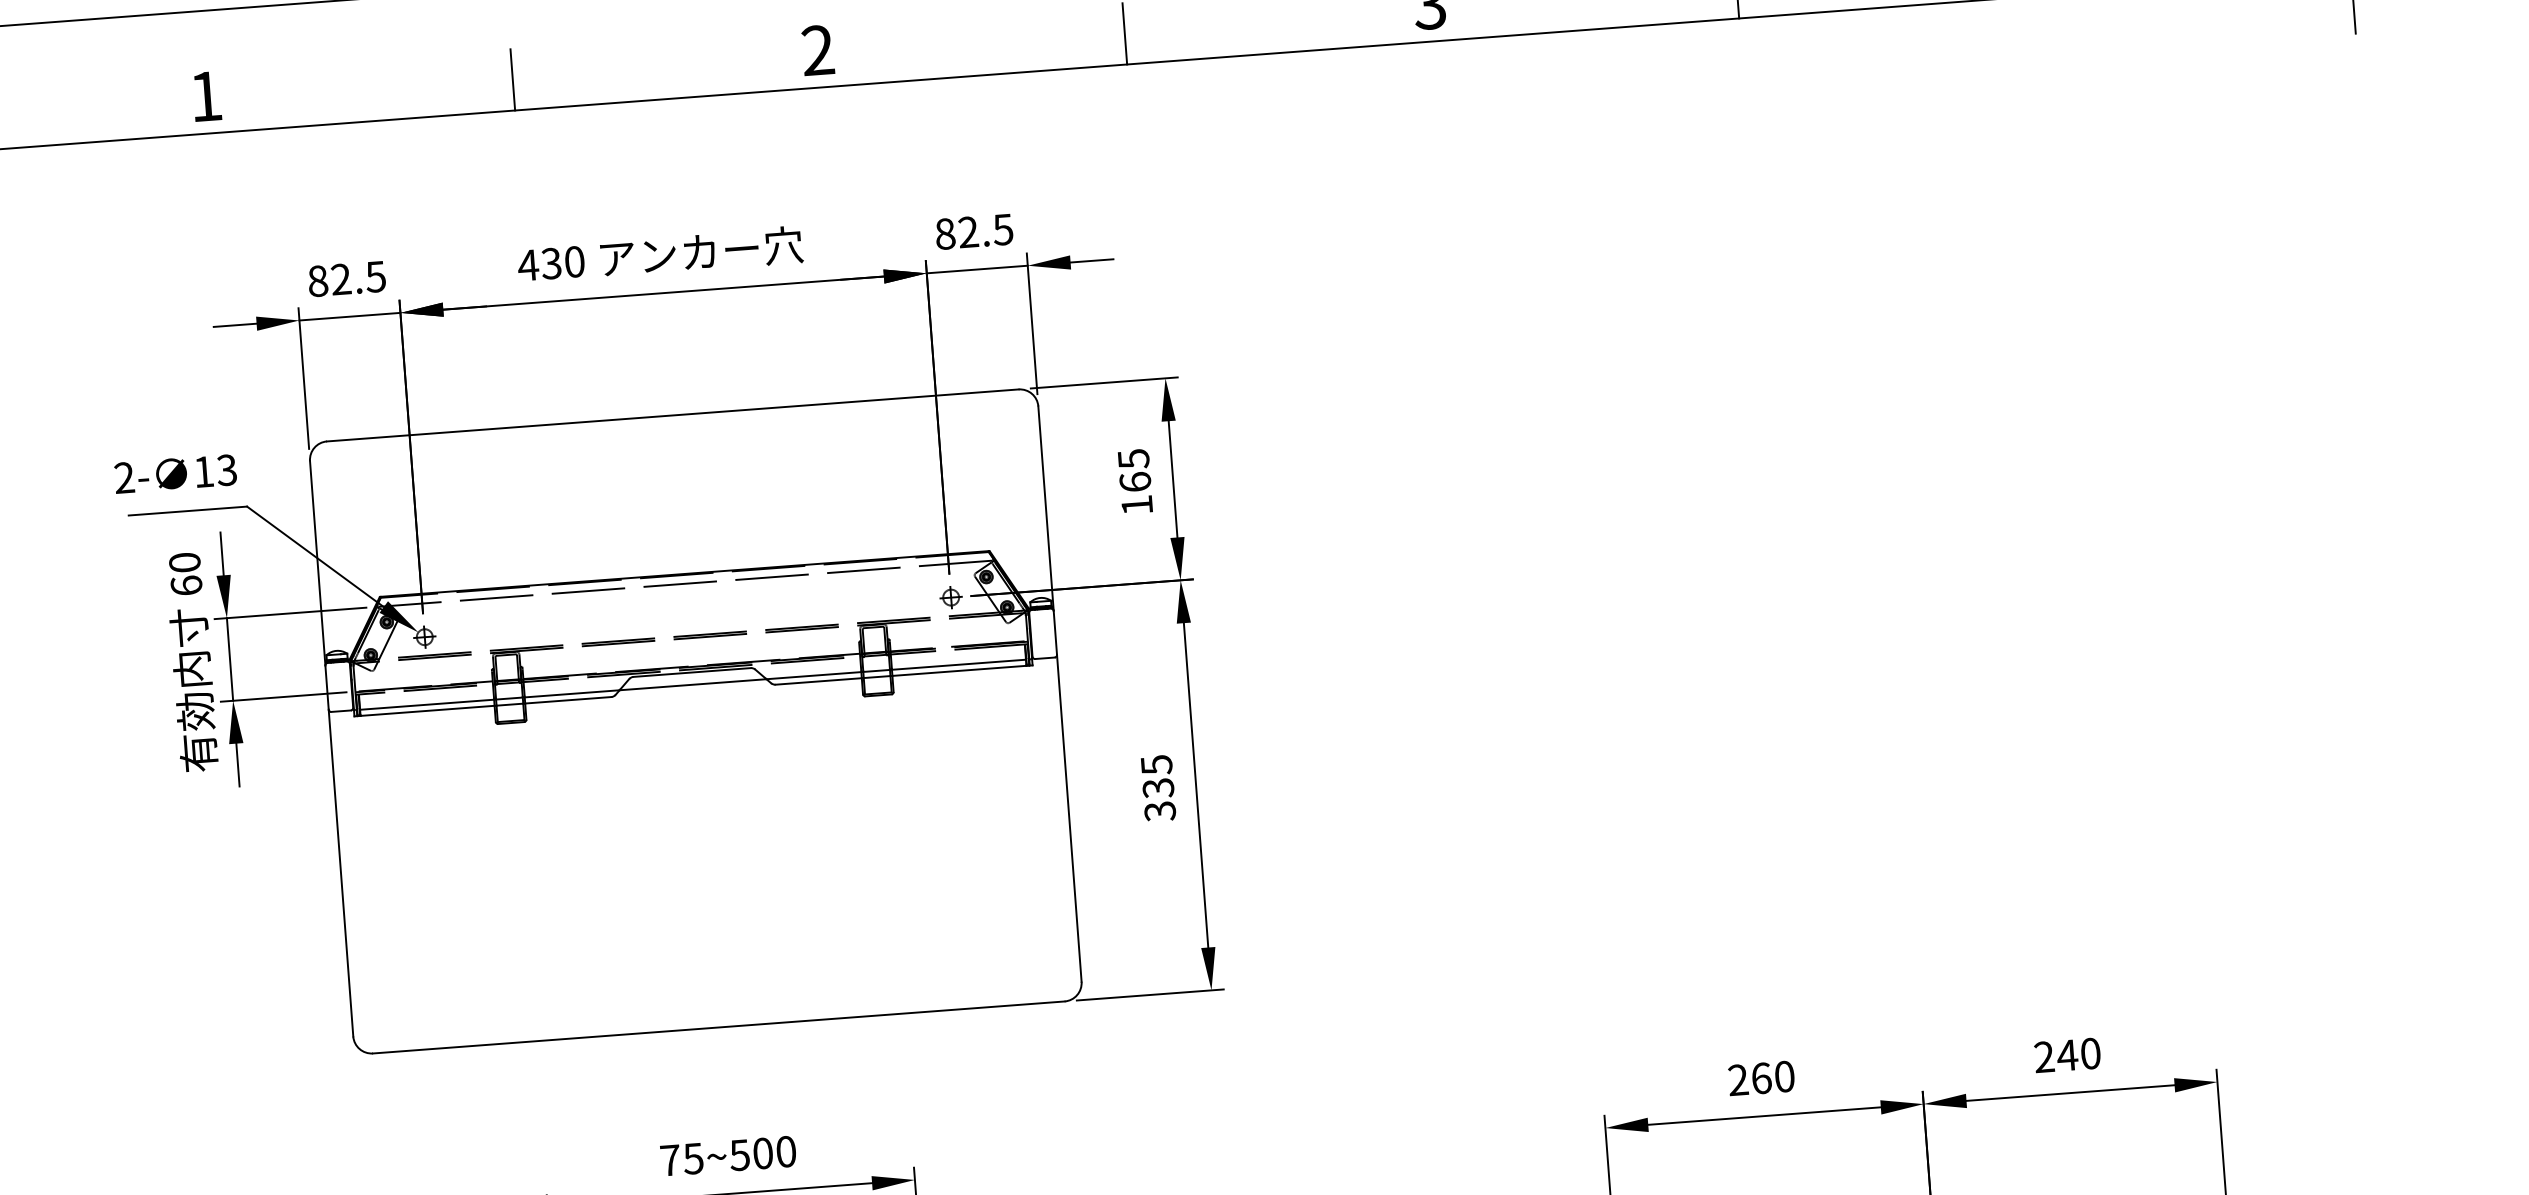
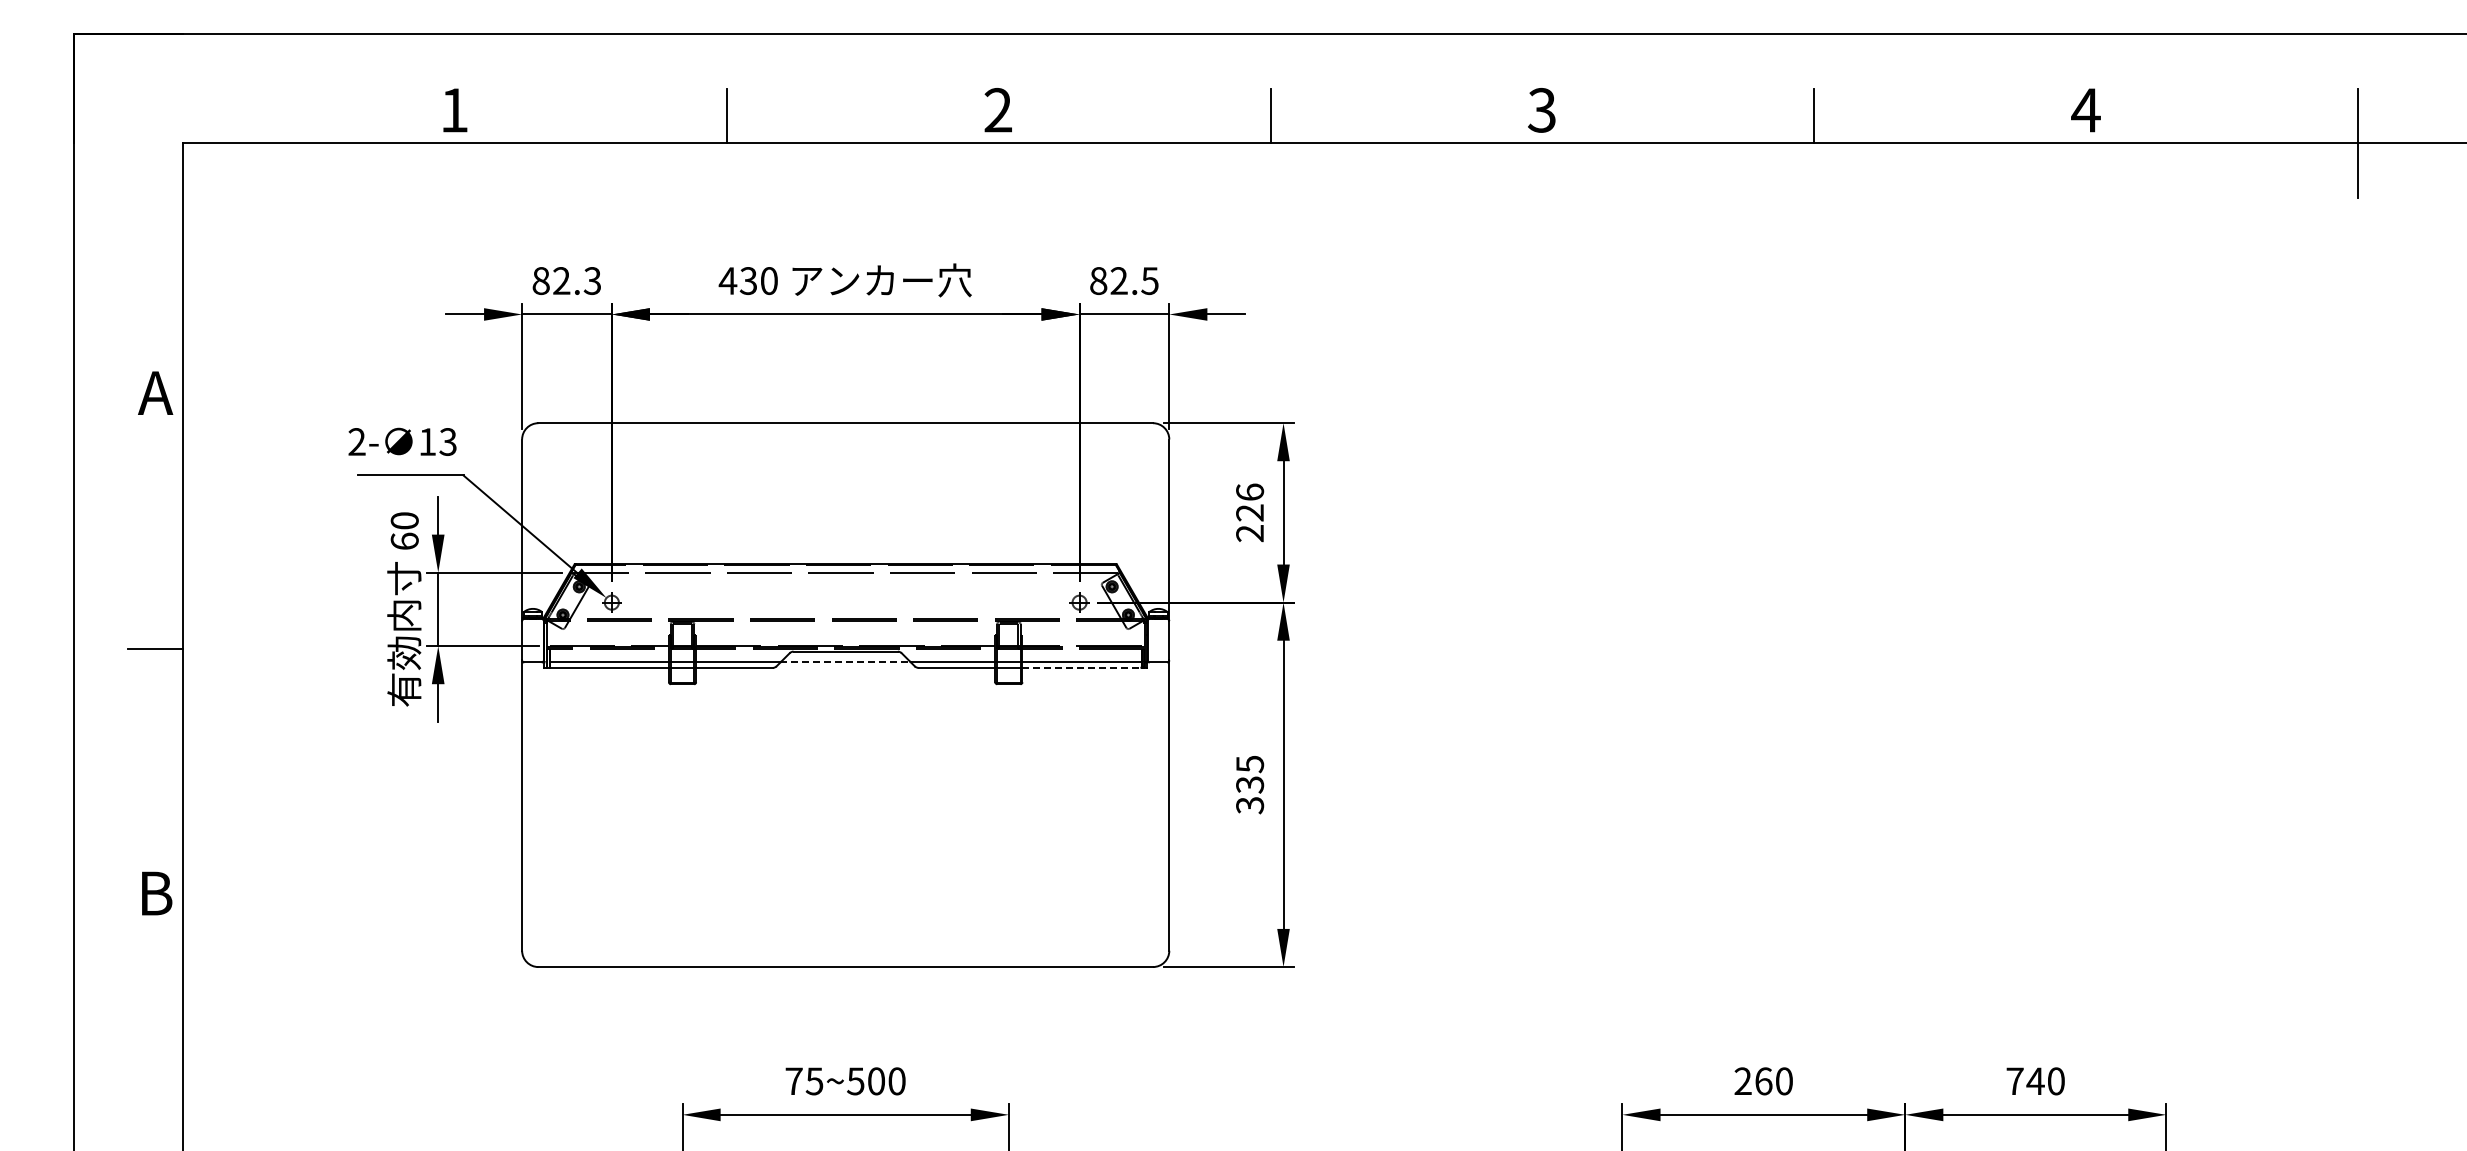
text: (375, 276) -> (592, 280), 82.5 -> 82.3
text: (1135, 481) -> (1250, 512), 165 -> 226
line: (958, 670) -> (1081, 667), solid -> dashed
line: (693, 684) -> (846, 662), solid -> dashed
text: (2043, 1056) -> (2014, 1080), 240 -> 740

